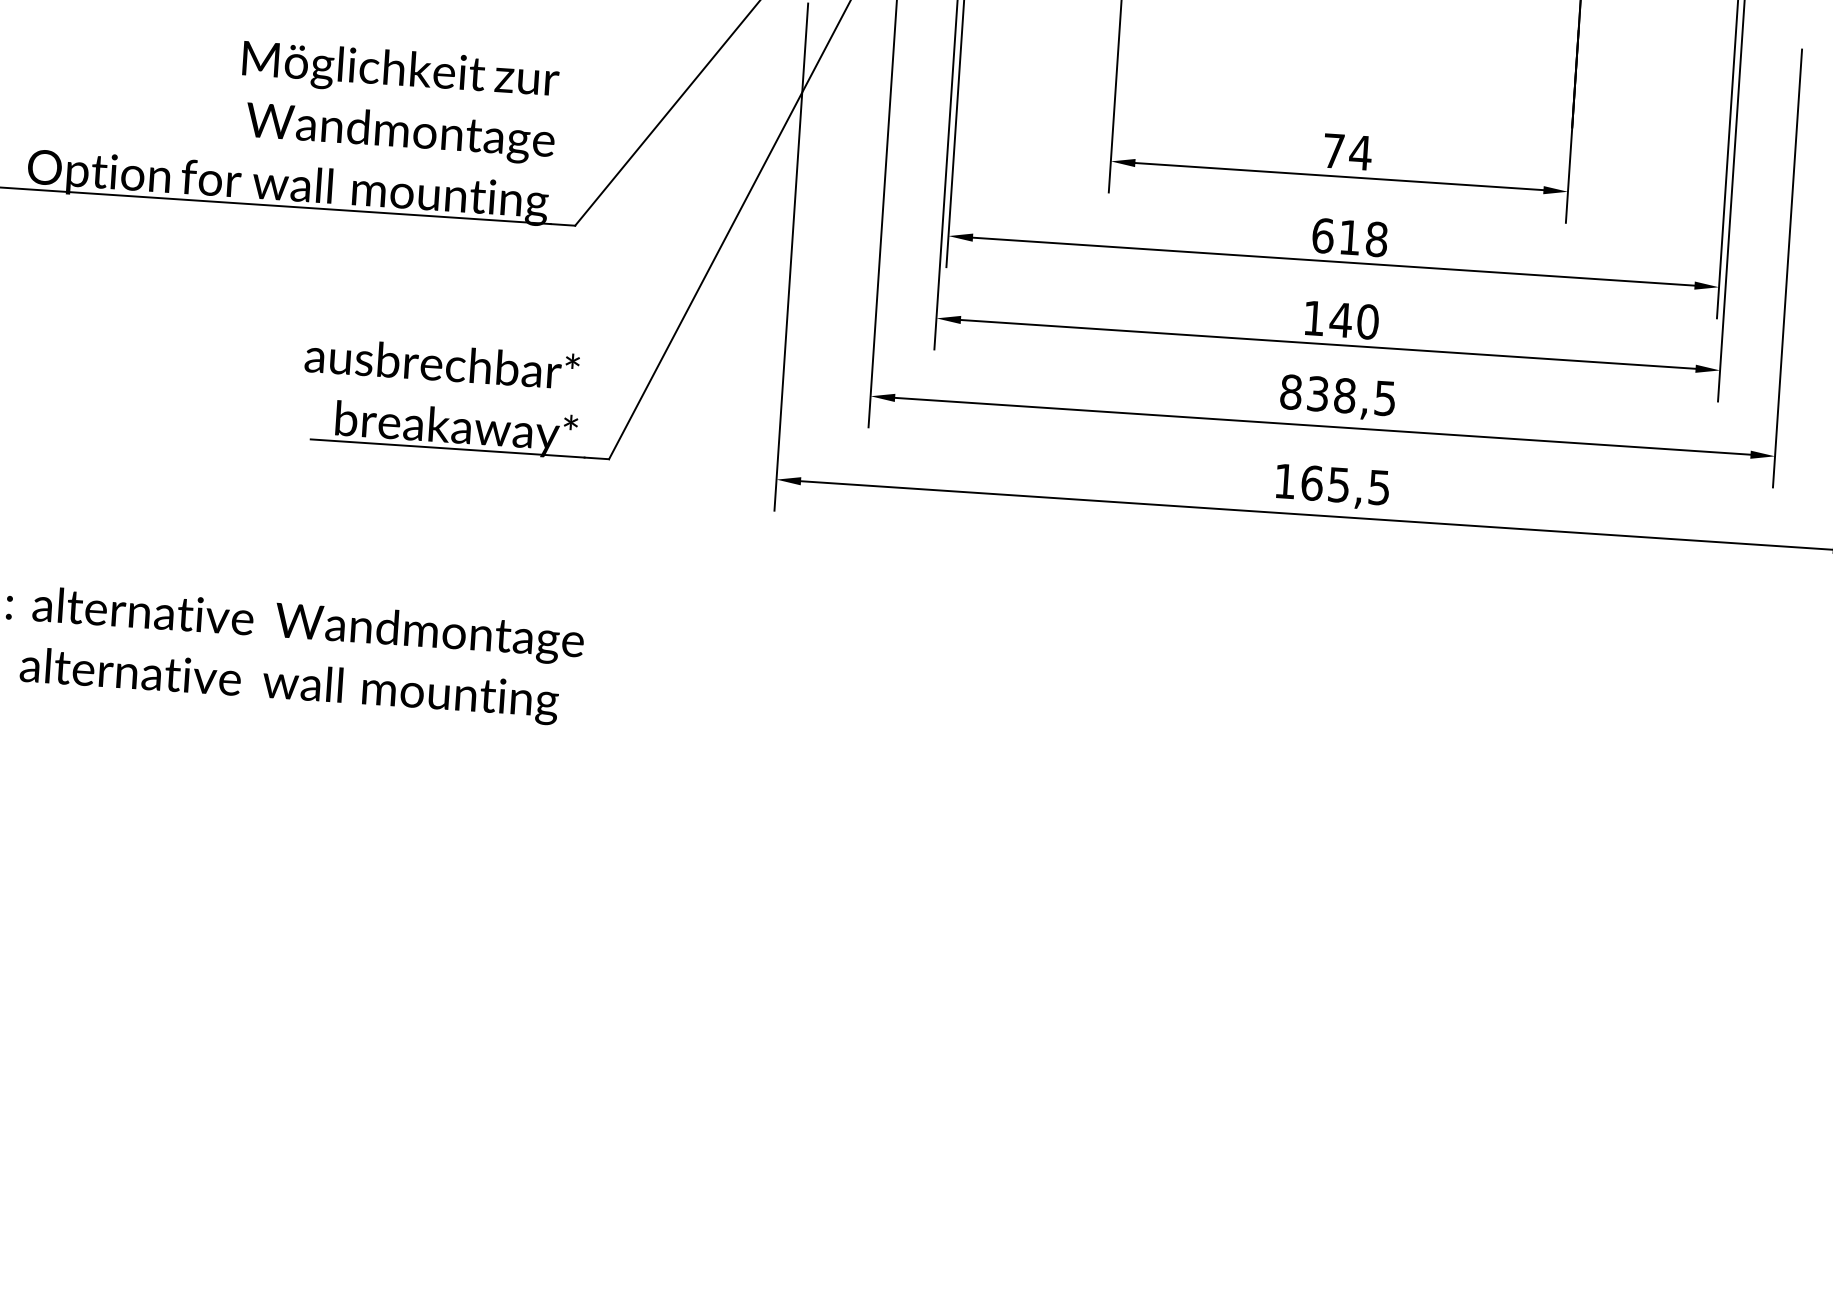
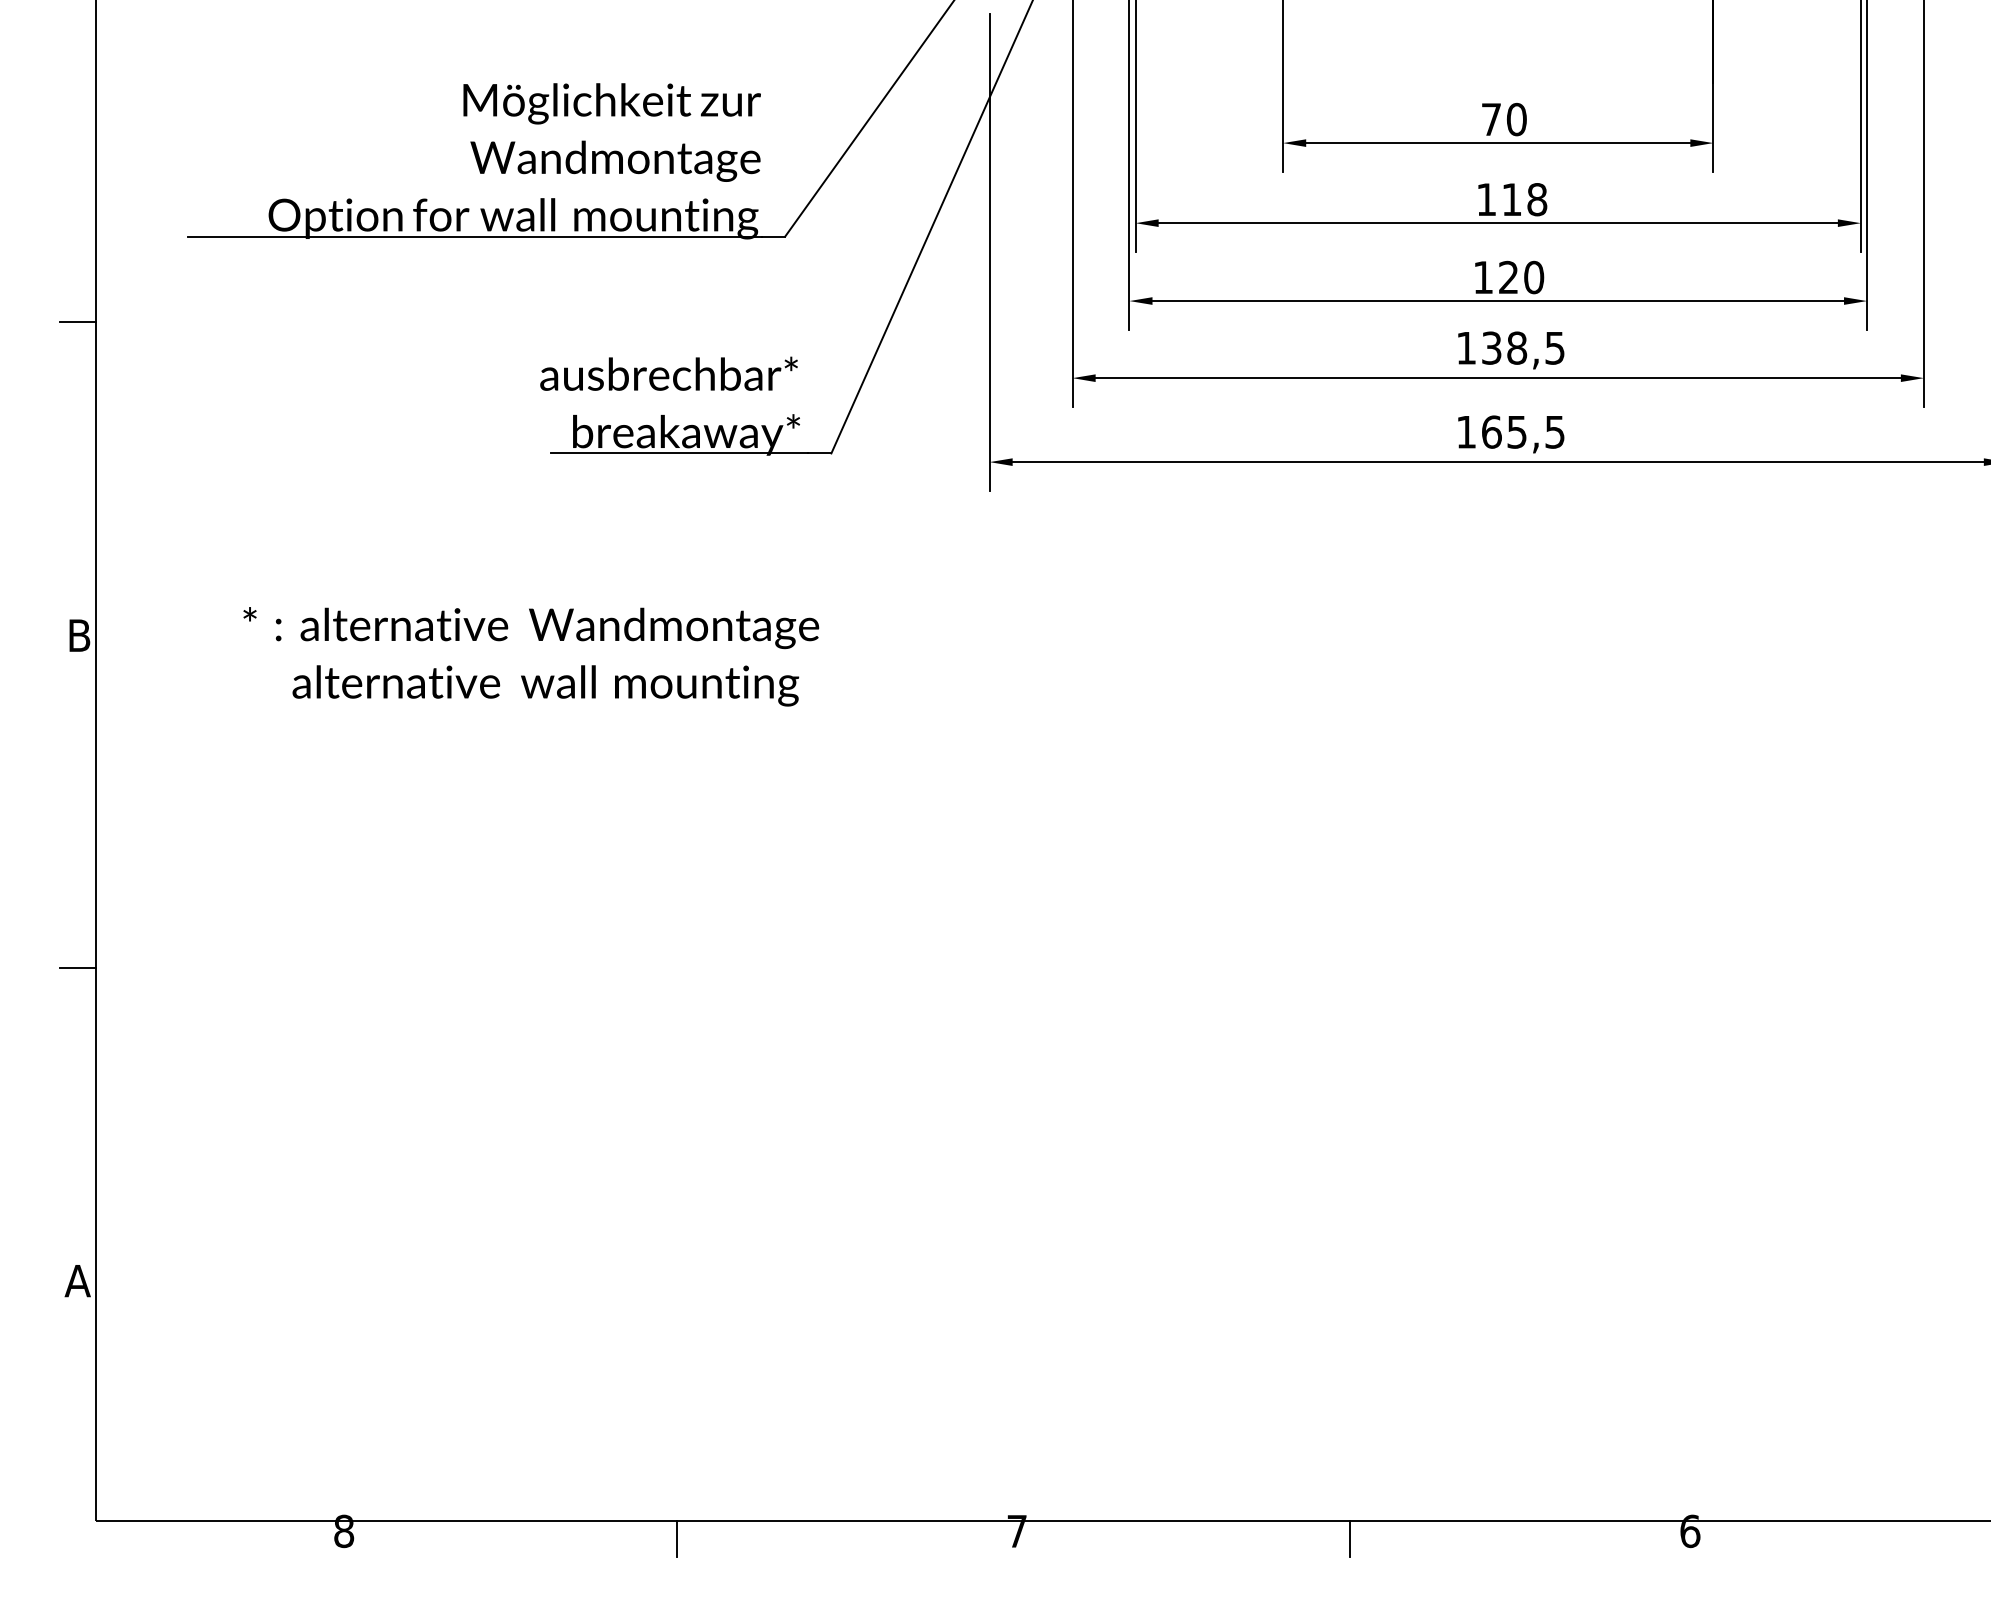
text: (1360, 152) -> (1516, 119), 74 -> 70
text: (1322, 235) -> (1486, 199), 618 -> 118
text: (1340, 319) -> (1508, 276), 140 -> 120
text: (1291, 391) -> (1466, 347), 838,5 -> 138,5

